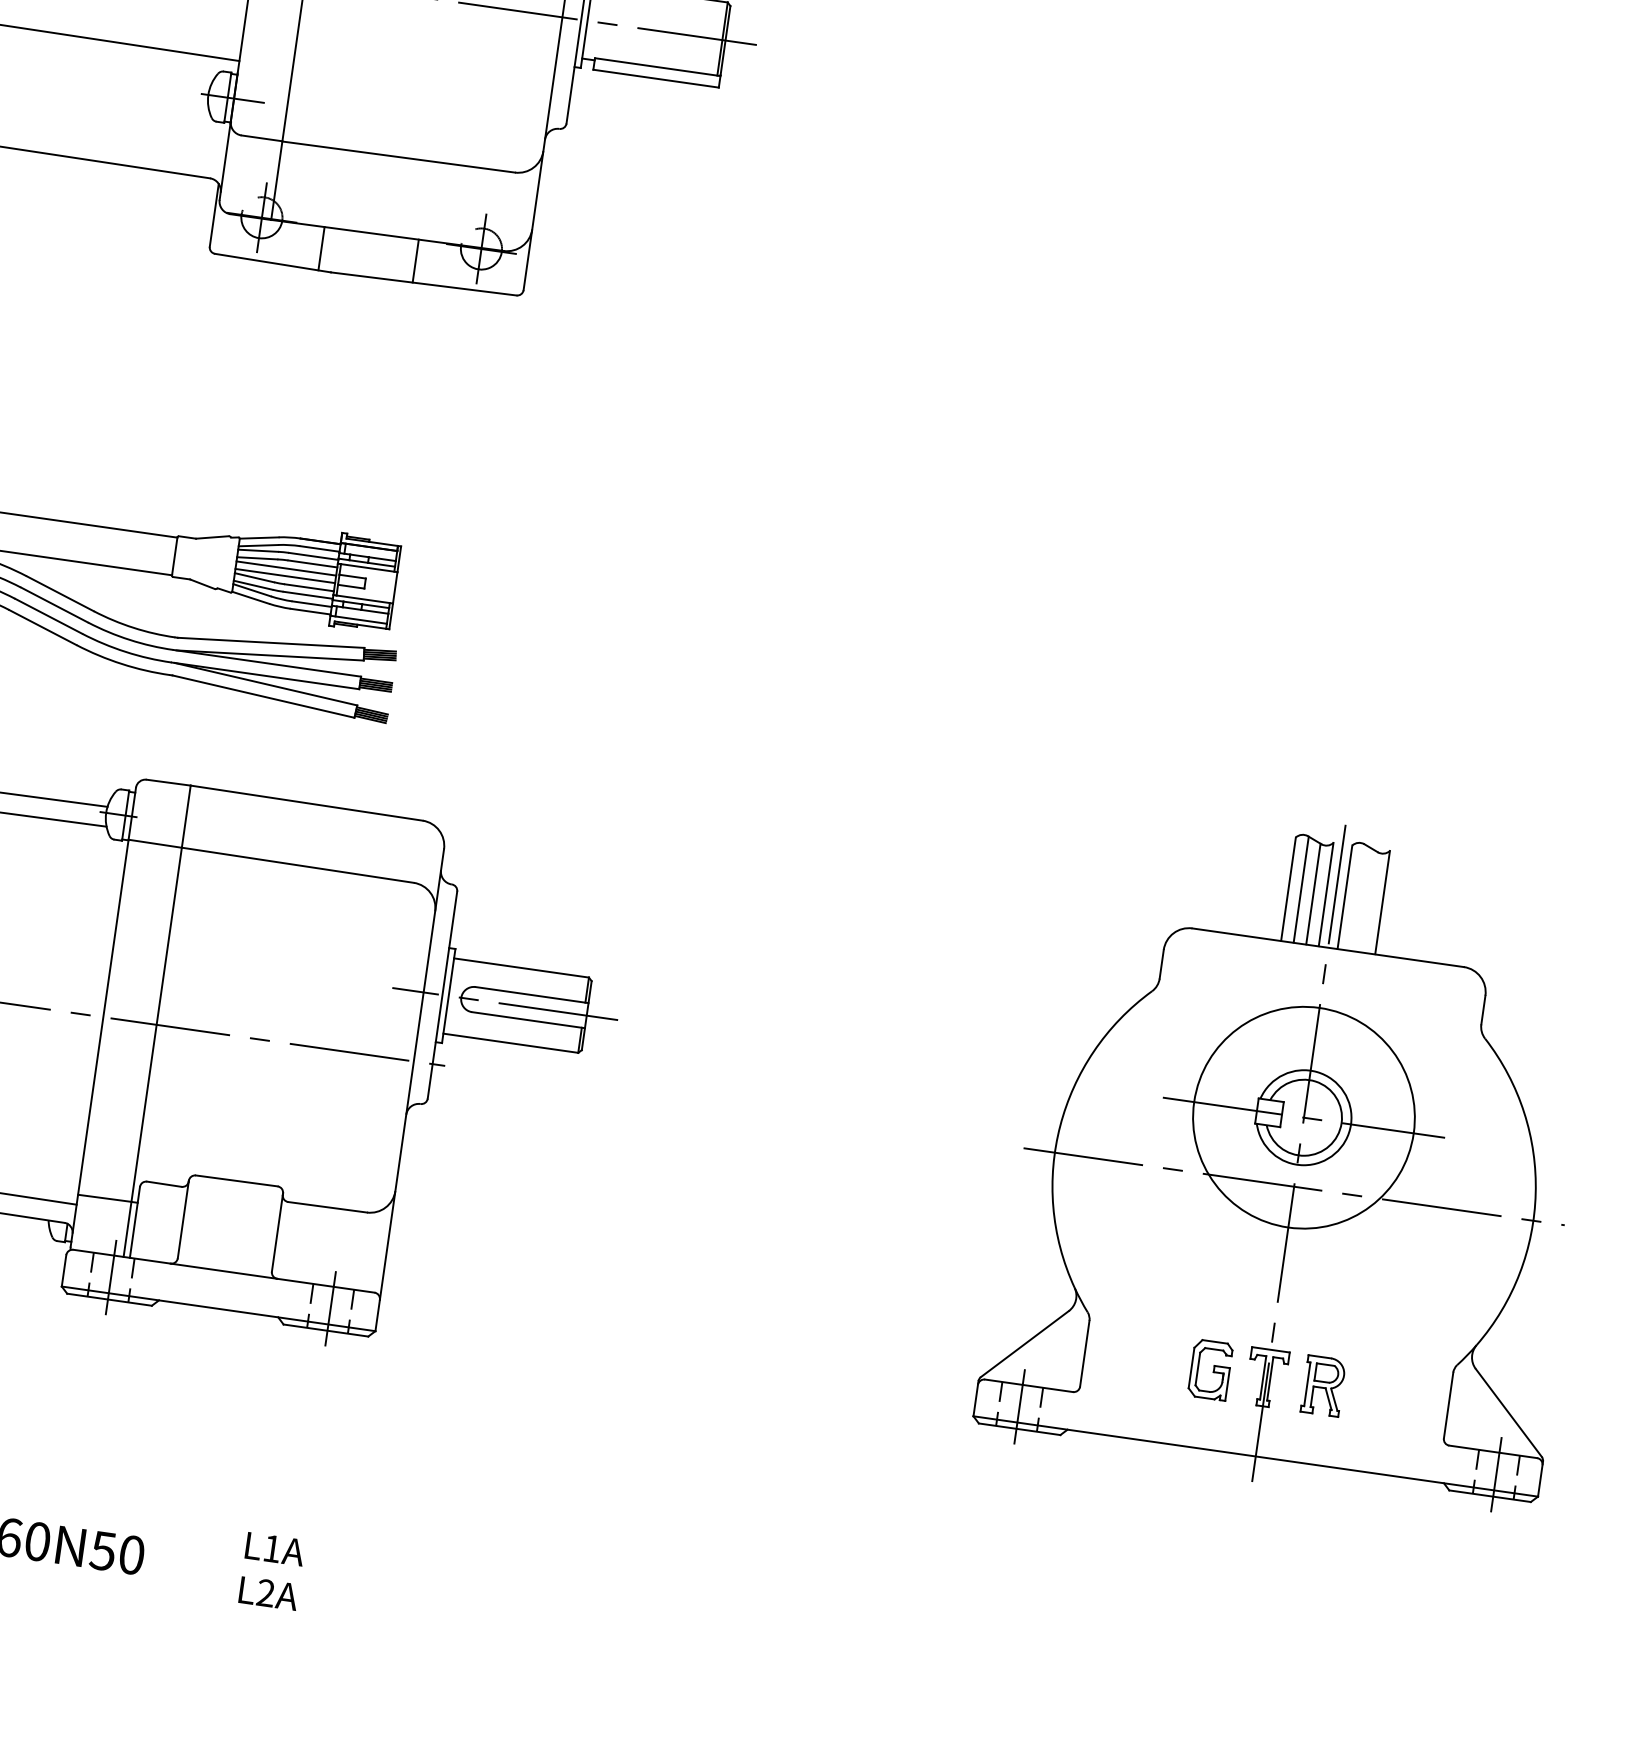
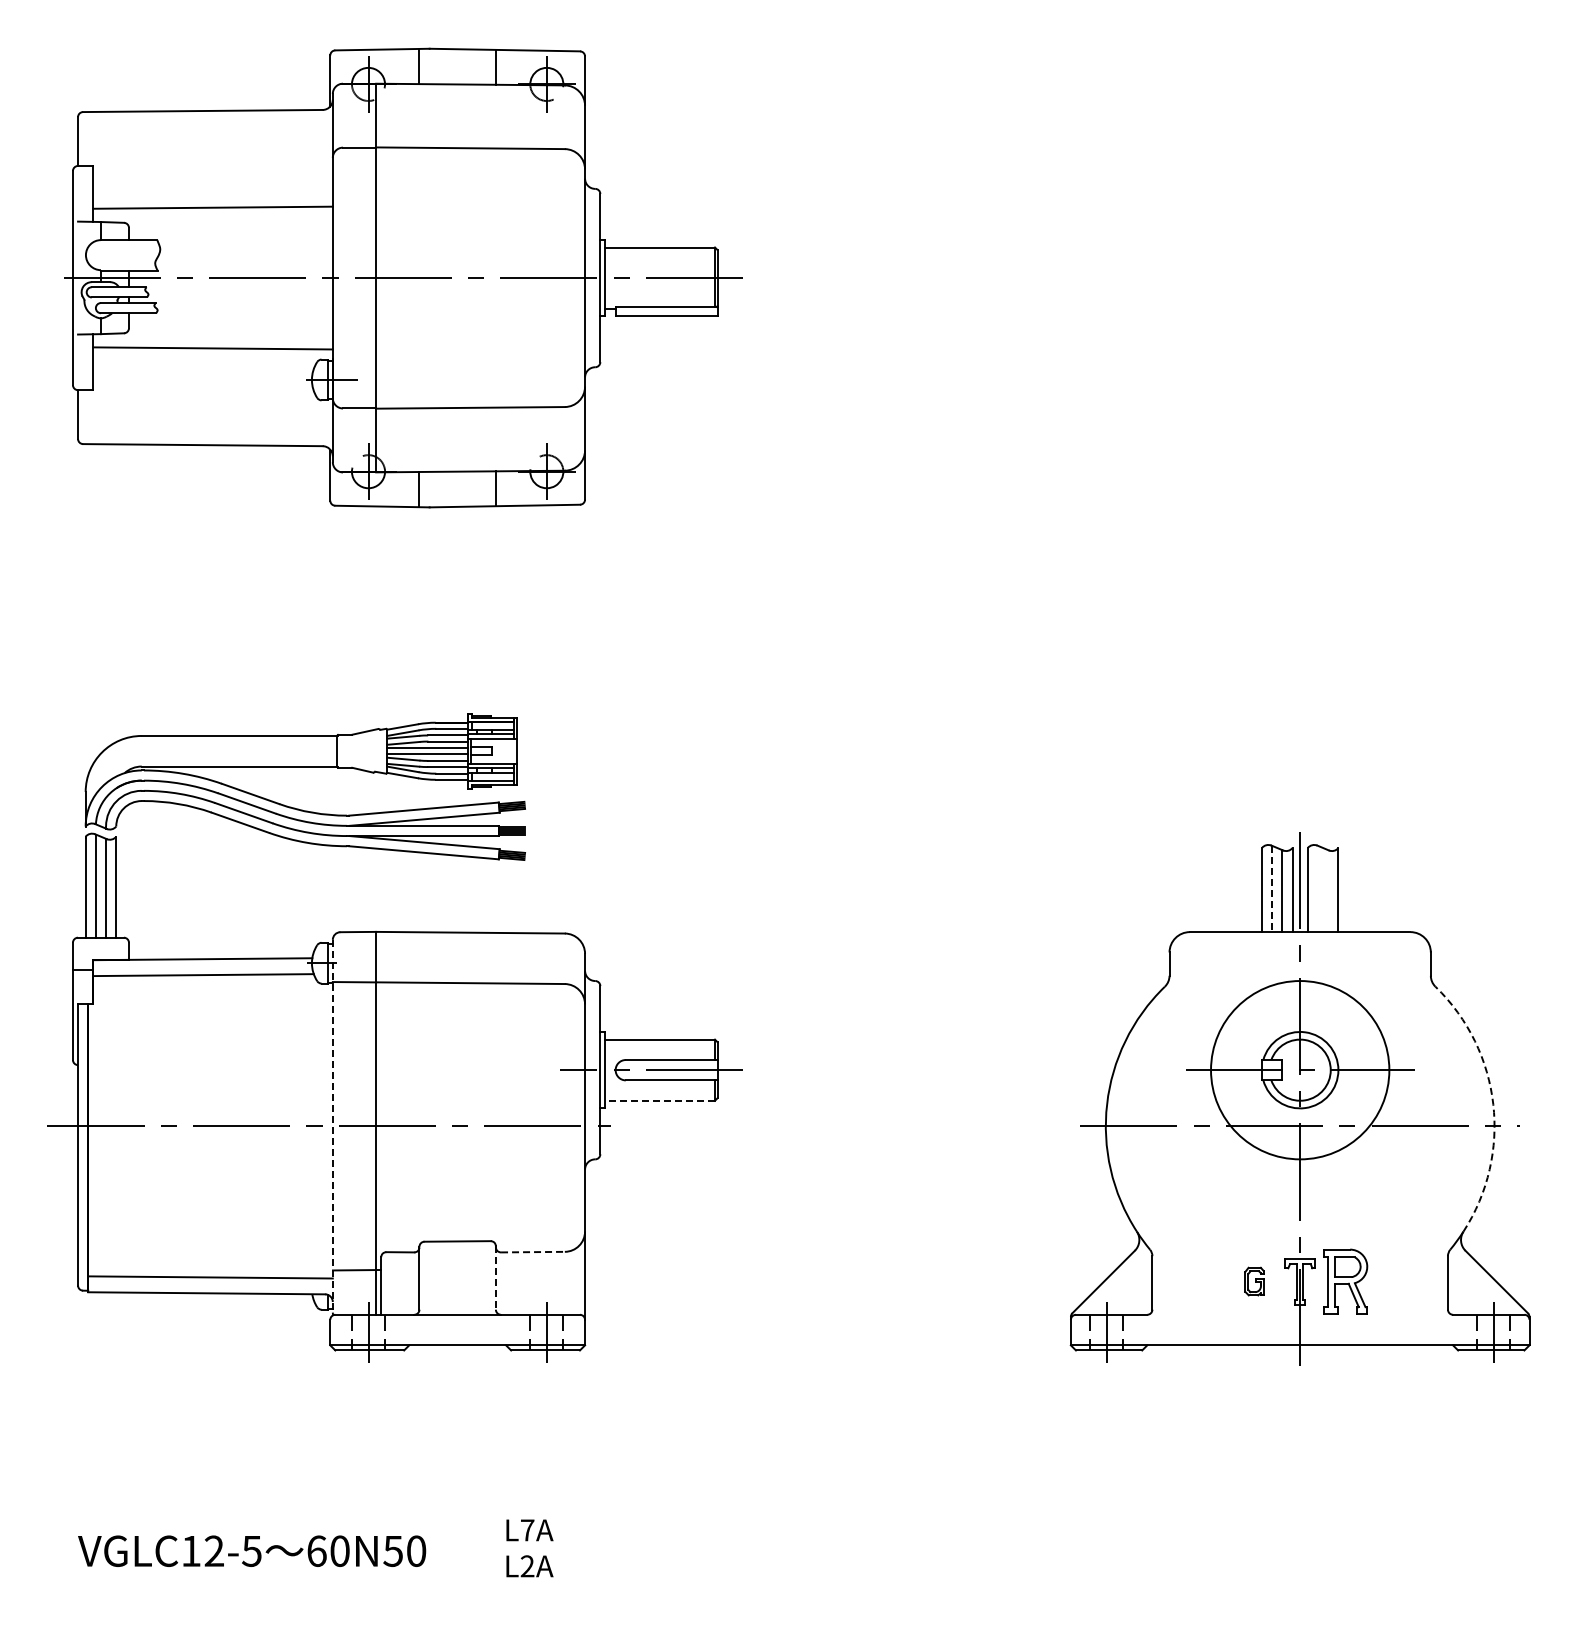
line: (1301, 890) -> (1272, 889), solid -> dashed
line: (102, 1017) -> (332, 1126), solid -> dashed
line: (511, 1042) -> (660, 1100), solid -> dashed
arc: (1535, 1193) -> (1493, 1104), solid -> dashed
line: (327, 1207) -> (532, 1252), solid -> dashed
line: (277, 1231) -> (495, 1277), solid -> dashed
part: (1210, 1369) -> (1254, 1281), size x0.6
part: (1323, 1385) -> (1346, 1281), size x1.4
text: (272, 1549) -> (527, 1530), L1A -> L7A

